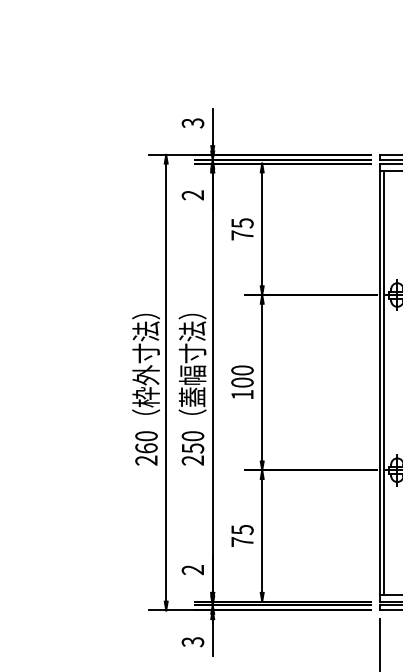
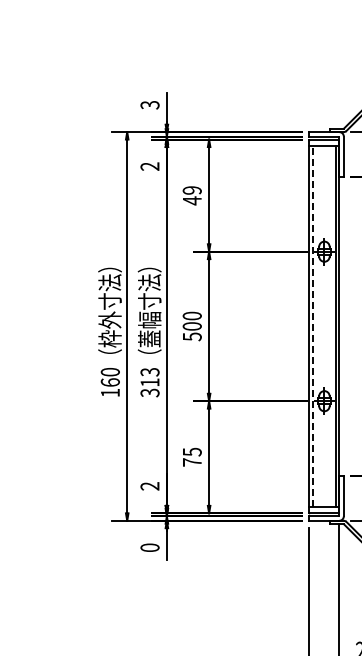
text: (241, 229) -> (191, 195), 75 -> 49
line: (384, 382) -> (313, 326), solid -> dashed
text: (242, 394) -> (192, 336), 100 -> 500
text: (192, 448) -> (149, 382), 250 -> 313
text: (145, 460) -> (109, 392), 260 -> 160
text: (192, 641) -> (149, 547), 3 -> 0

